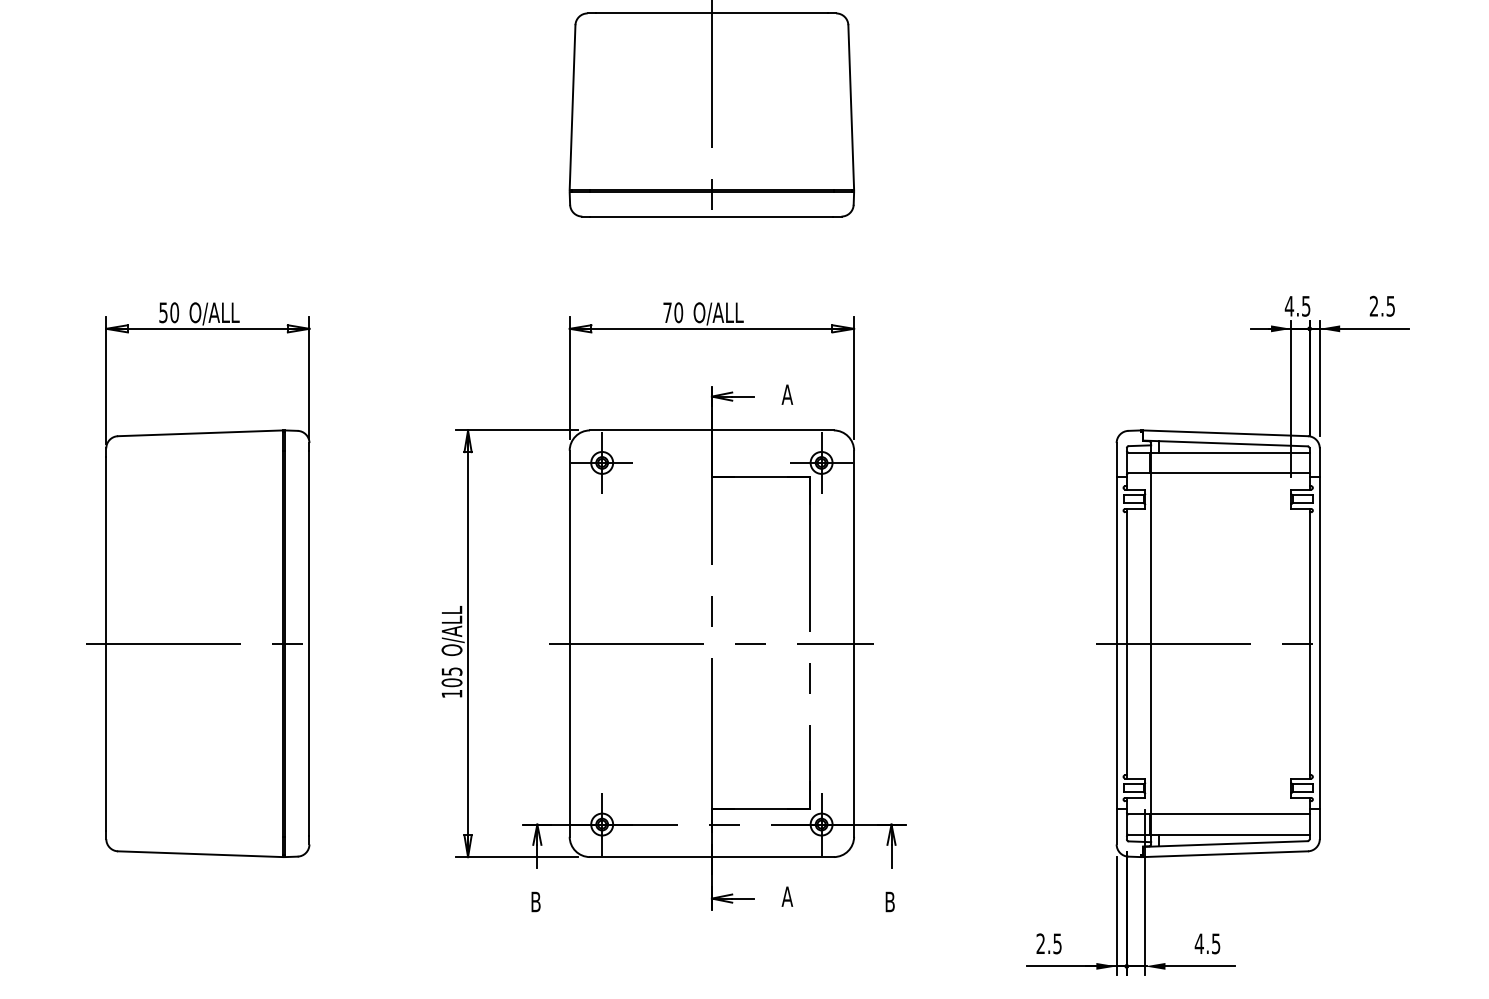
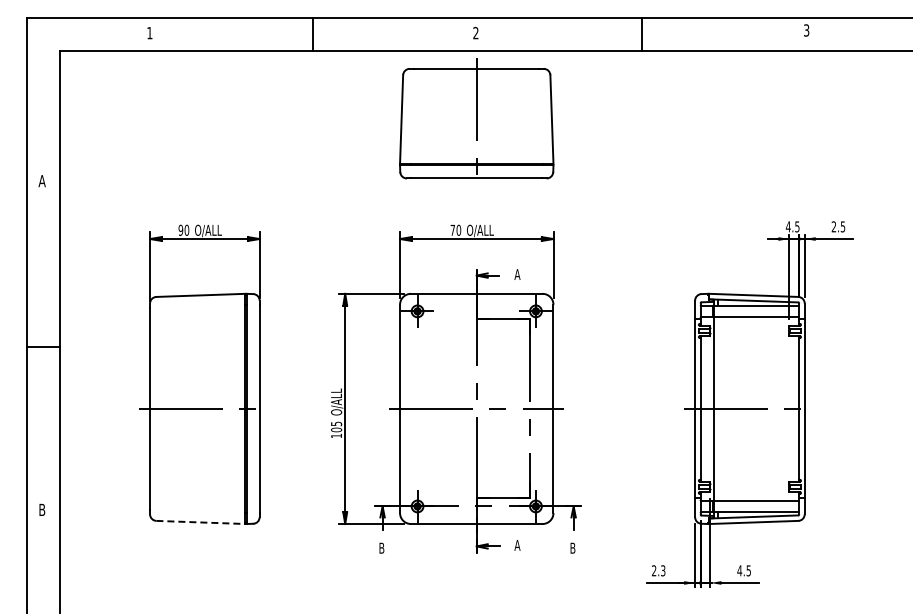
text: (162, 311) -> (180, 229), 50 -> 90
line: (199, 854) -> (200, 522), solid -> dashed
text: (1058, 943) -> (663, 570), 2.5 -> 2.3

